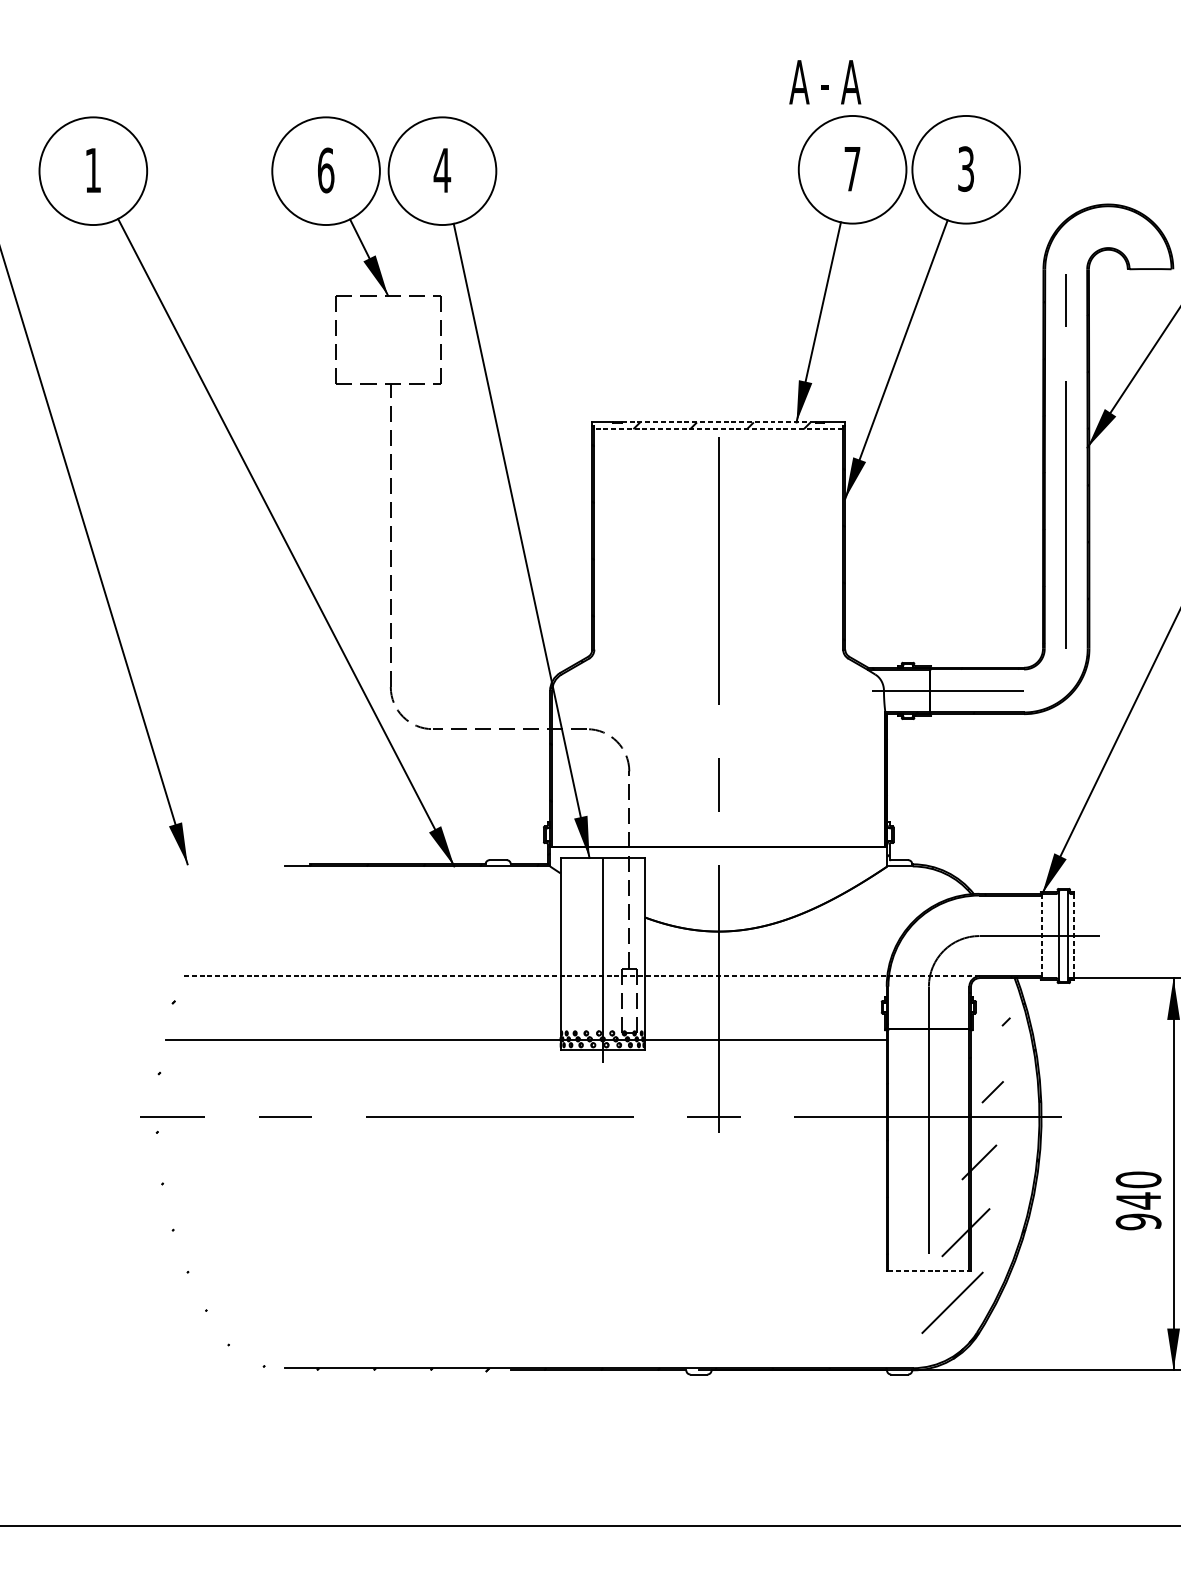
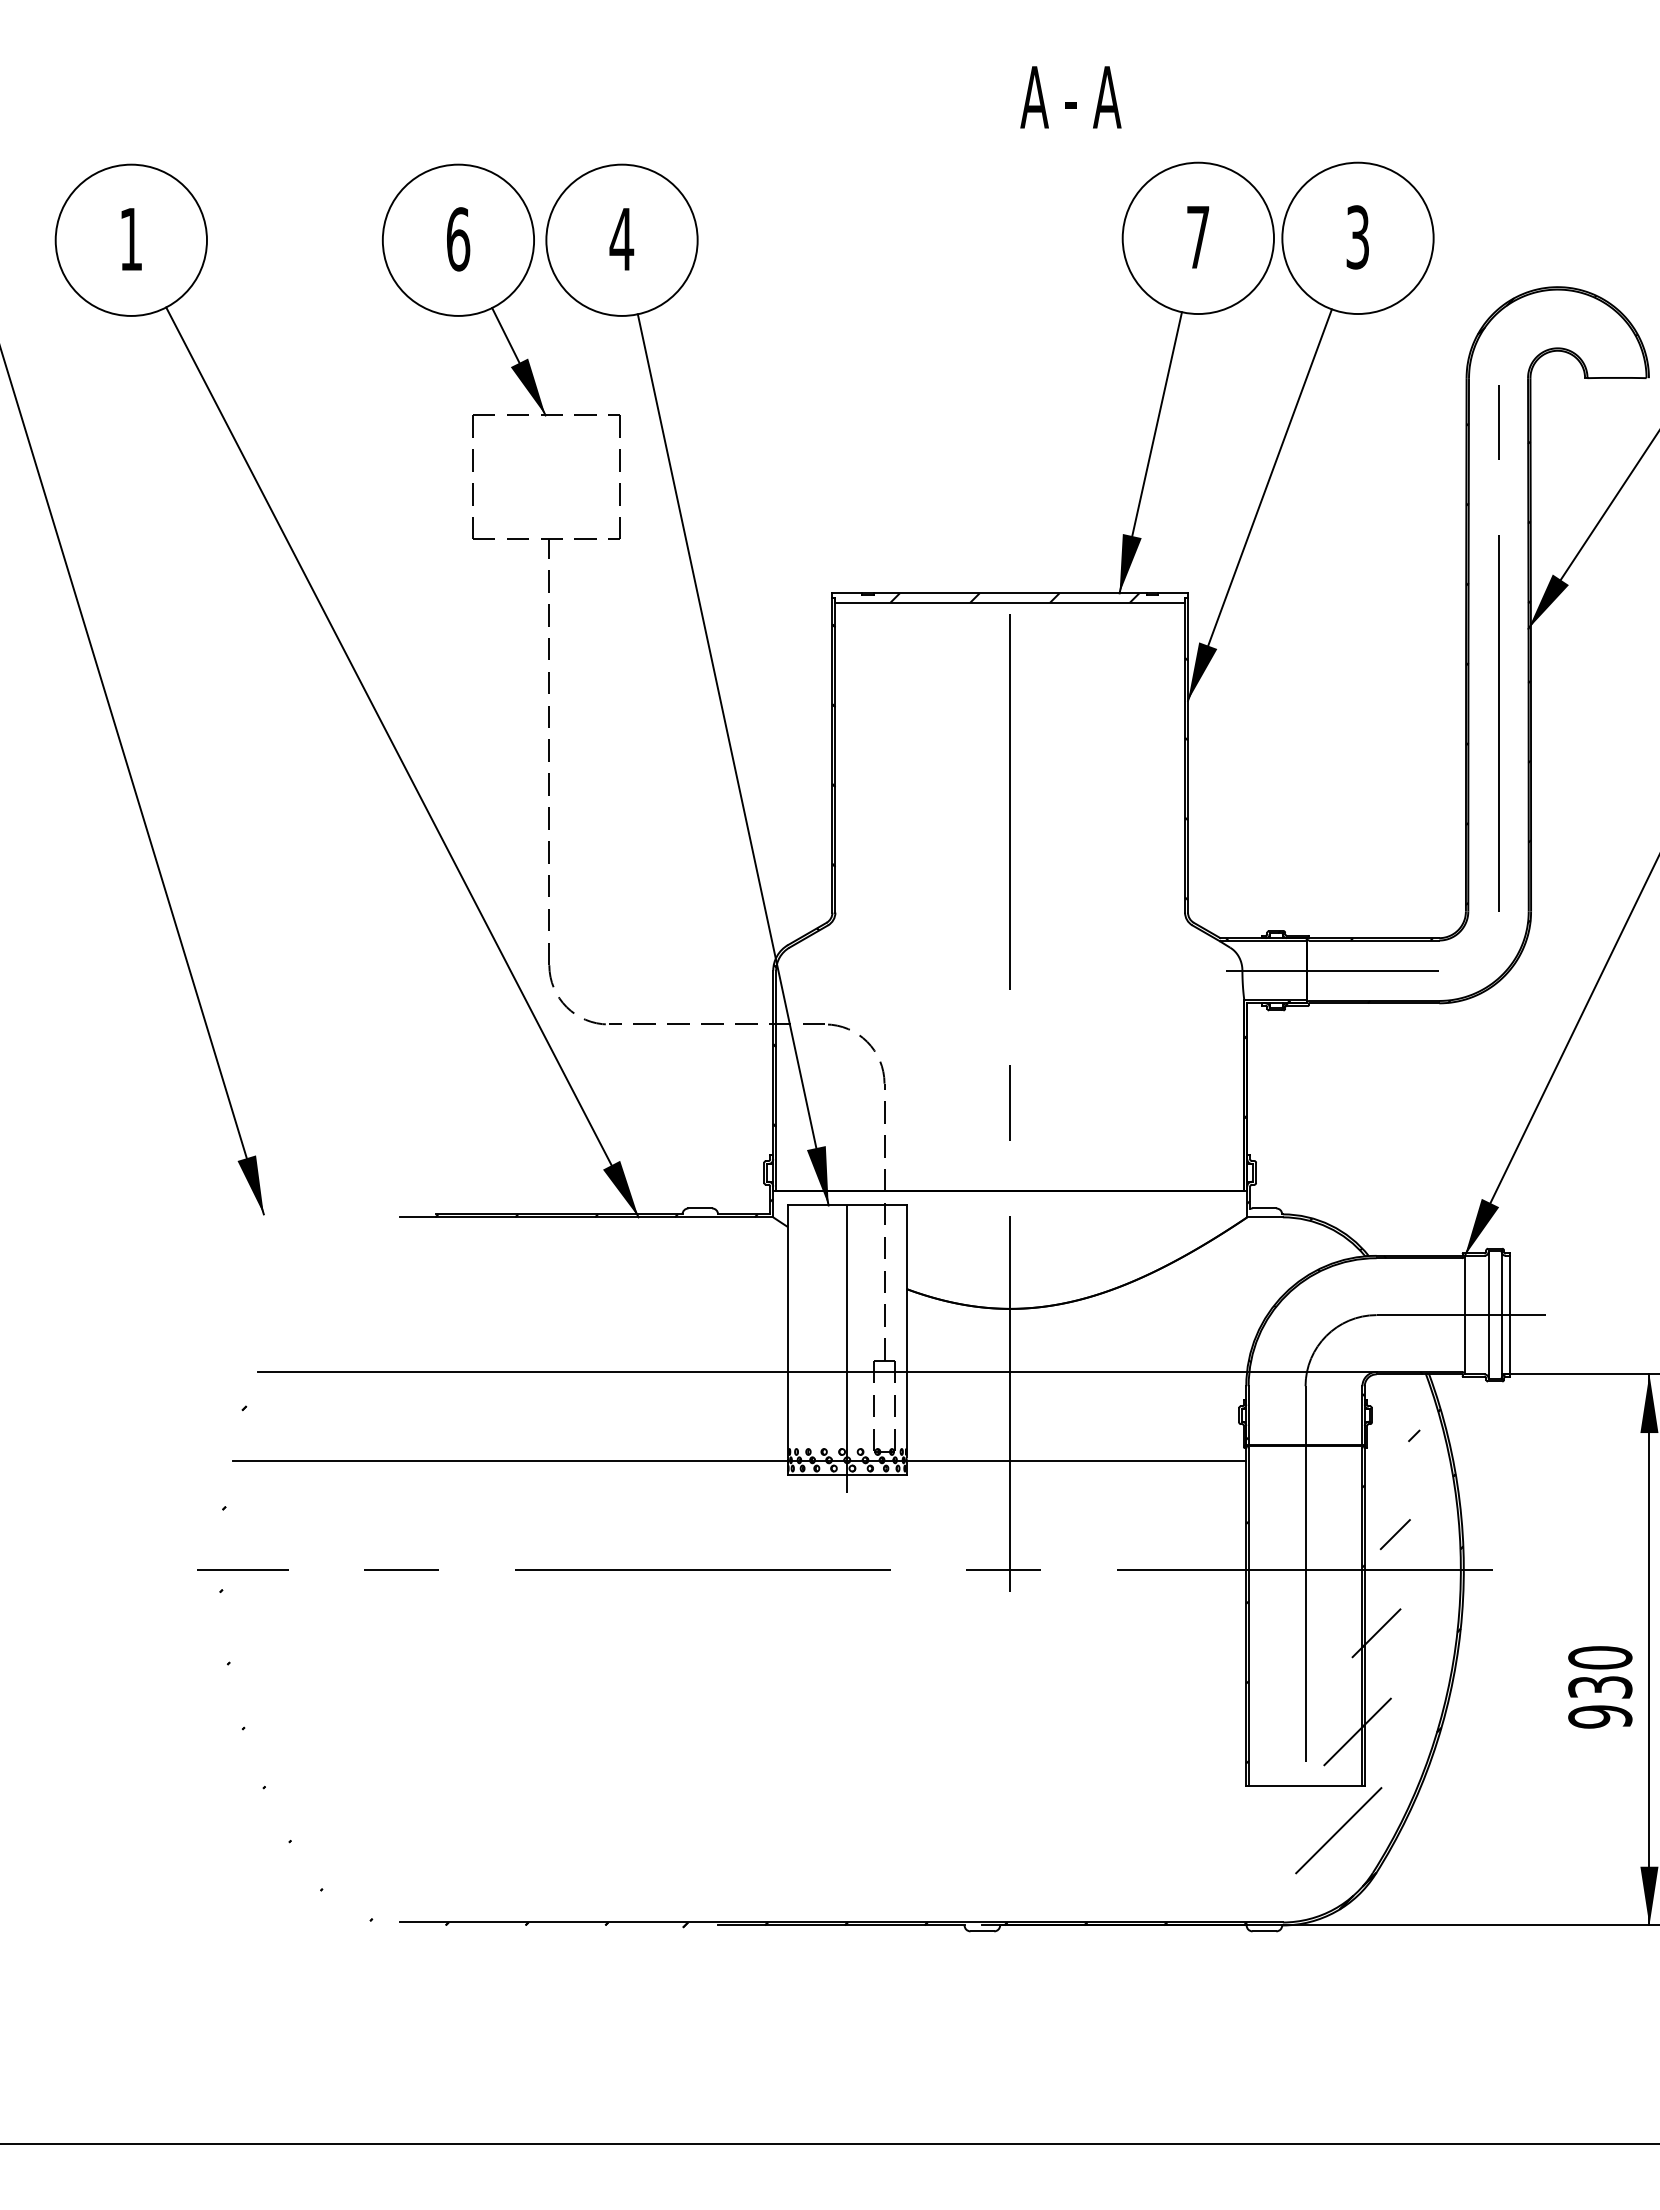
text: (824, 82) -> (1070, 97), moved
line: (718, 422) -> (1010, 593), dashed -> solid
line: (718, 428) -> (1010, 602), dashed -> solid
line: (1042, 936) -> (1464, 1315), dashed -> solid
line: (1074, 936) -> (1509, 1315), dashed -> solid
line: (580, 976) -> (816, 1372), dashed -> solid
text: (1138, 1201) -> (1600, 1687), 940 -> 930
line: (928, 1270) -> (1305, 1785), dashed -> solid

